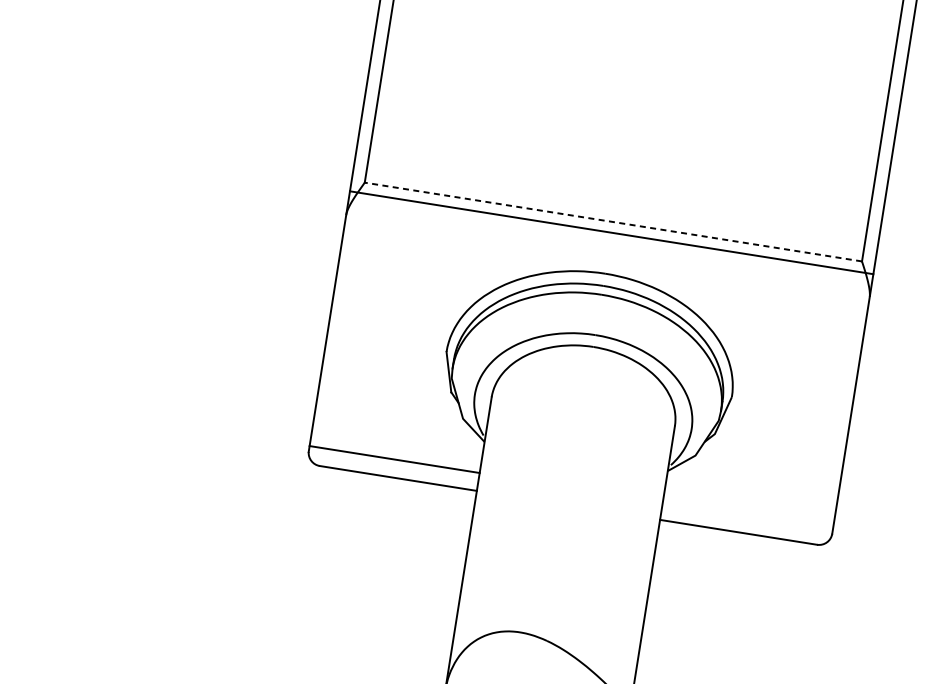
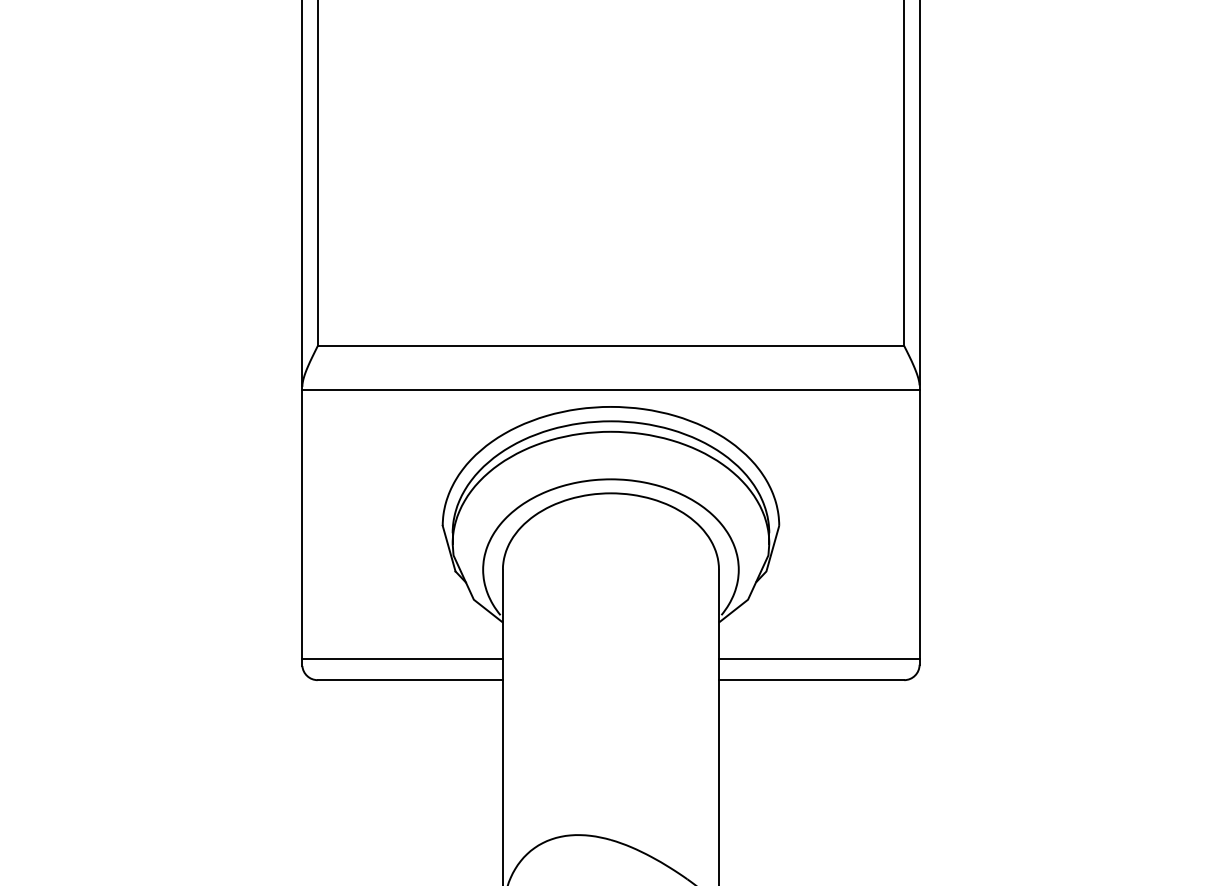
line: (612, 222) -> (610, 346), dashed -> solid
line: (611, 232) -> (610, 389), moved
line: (747, 515) -> (818, 659), added

